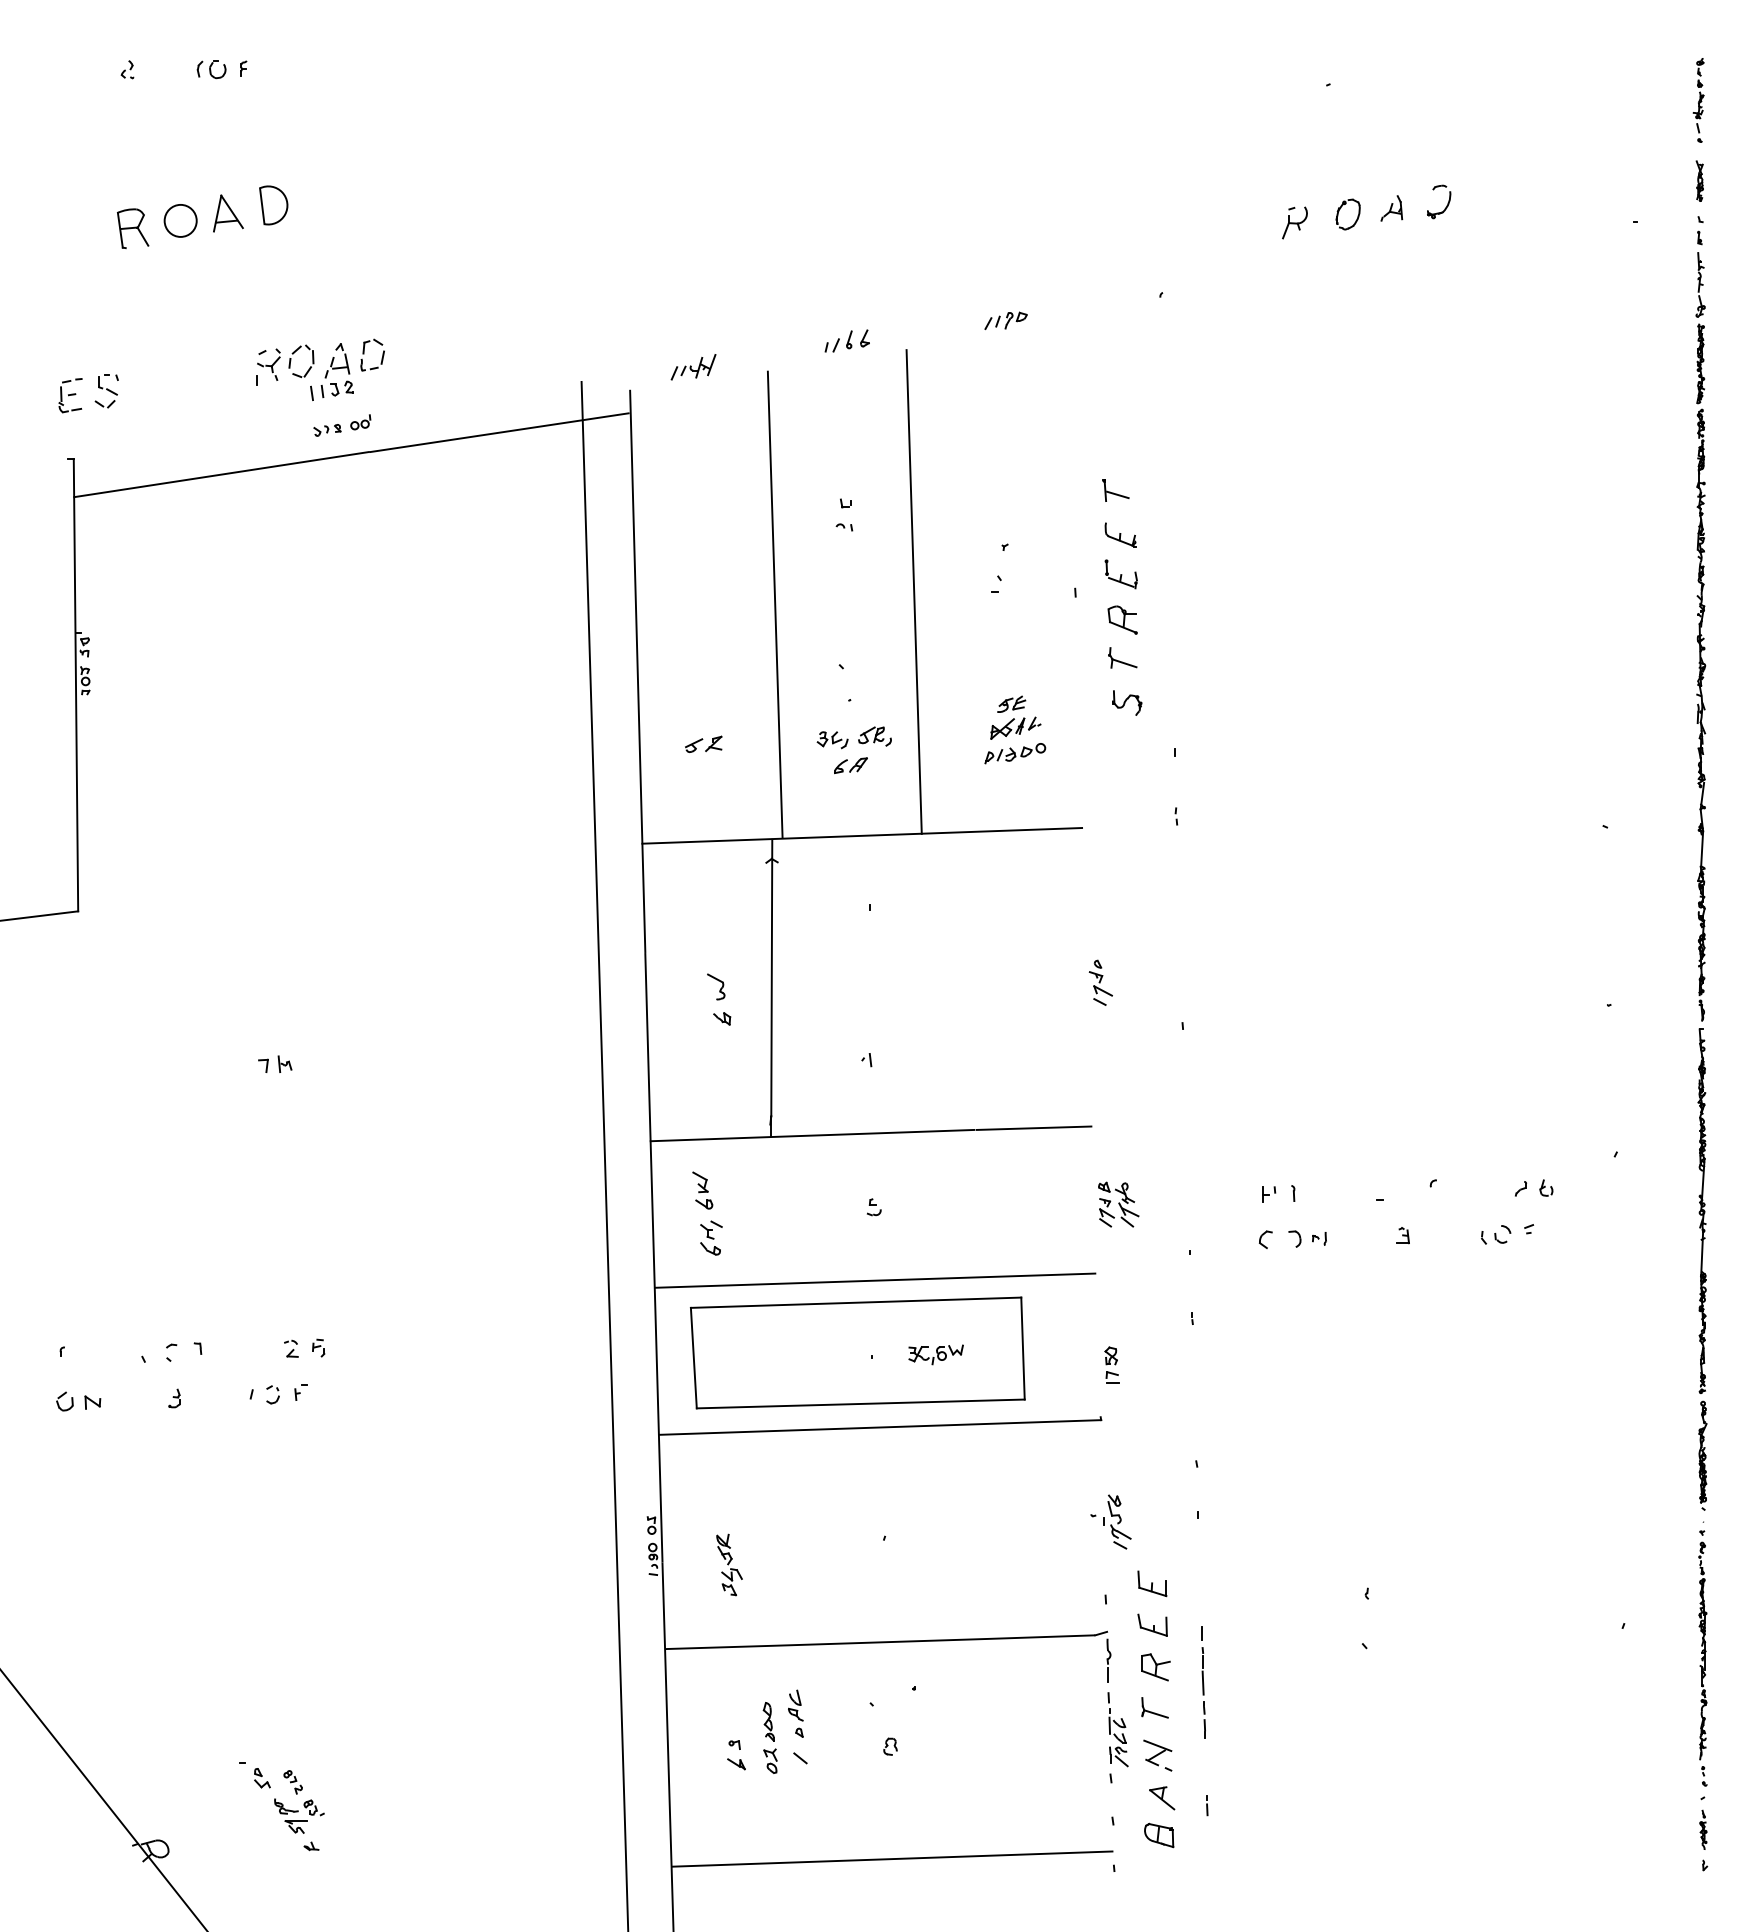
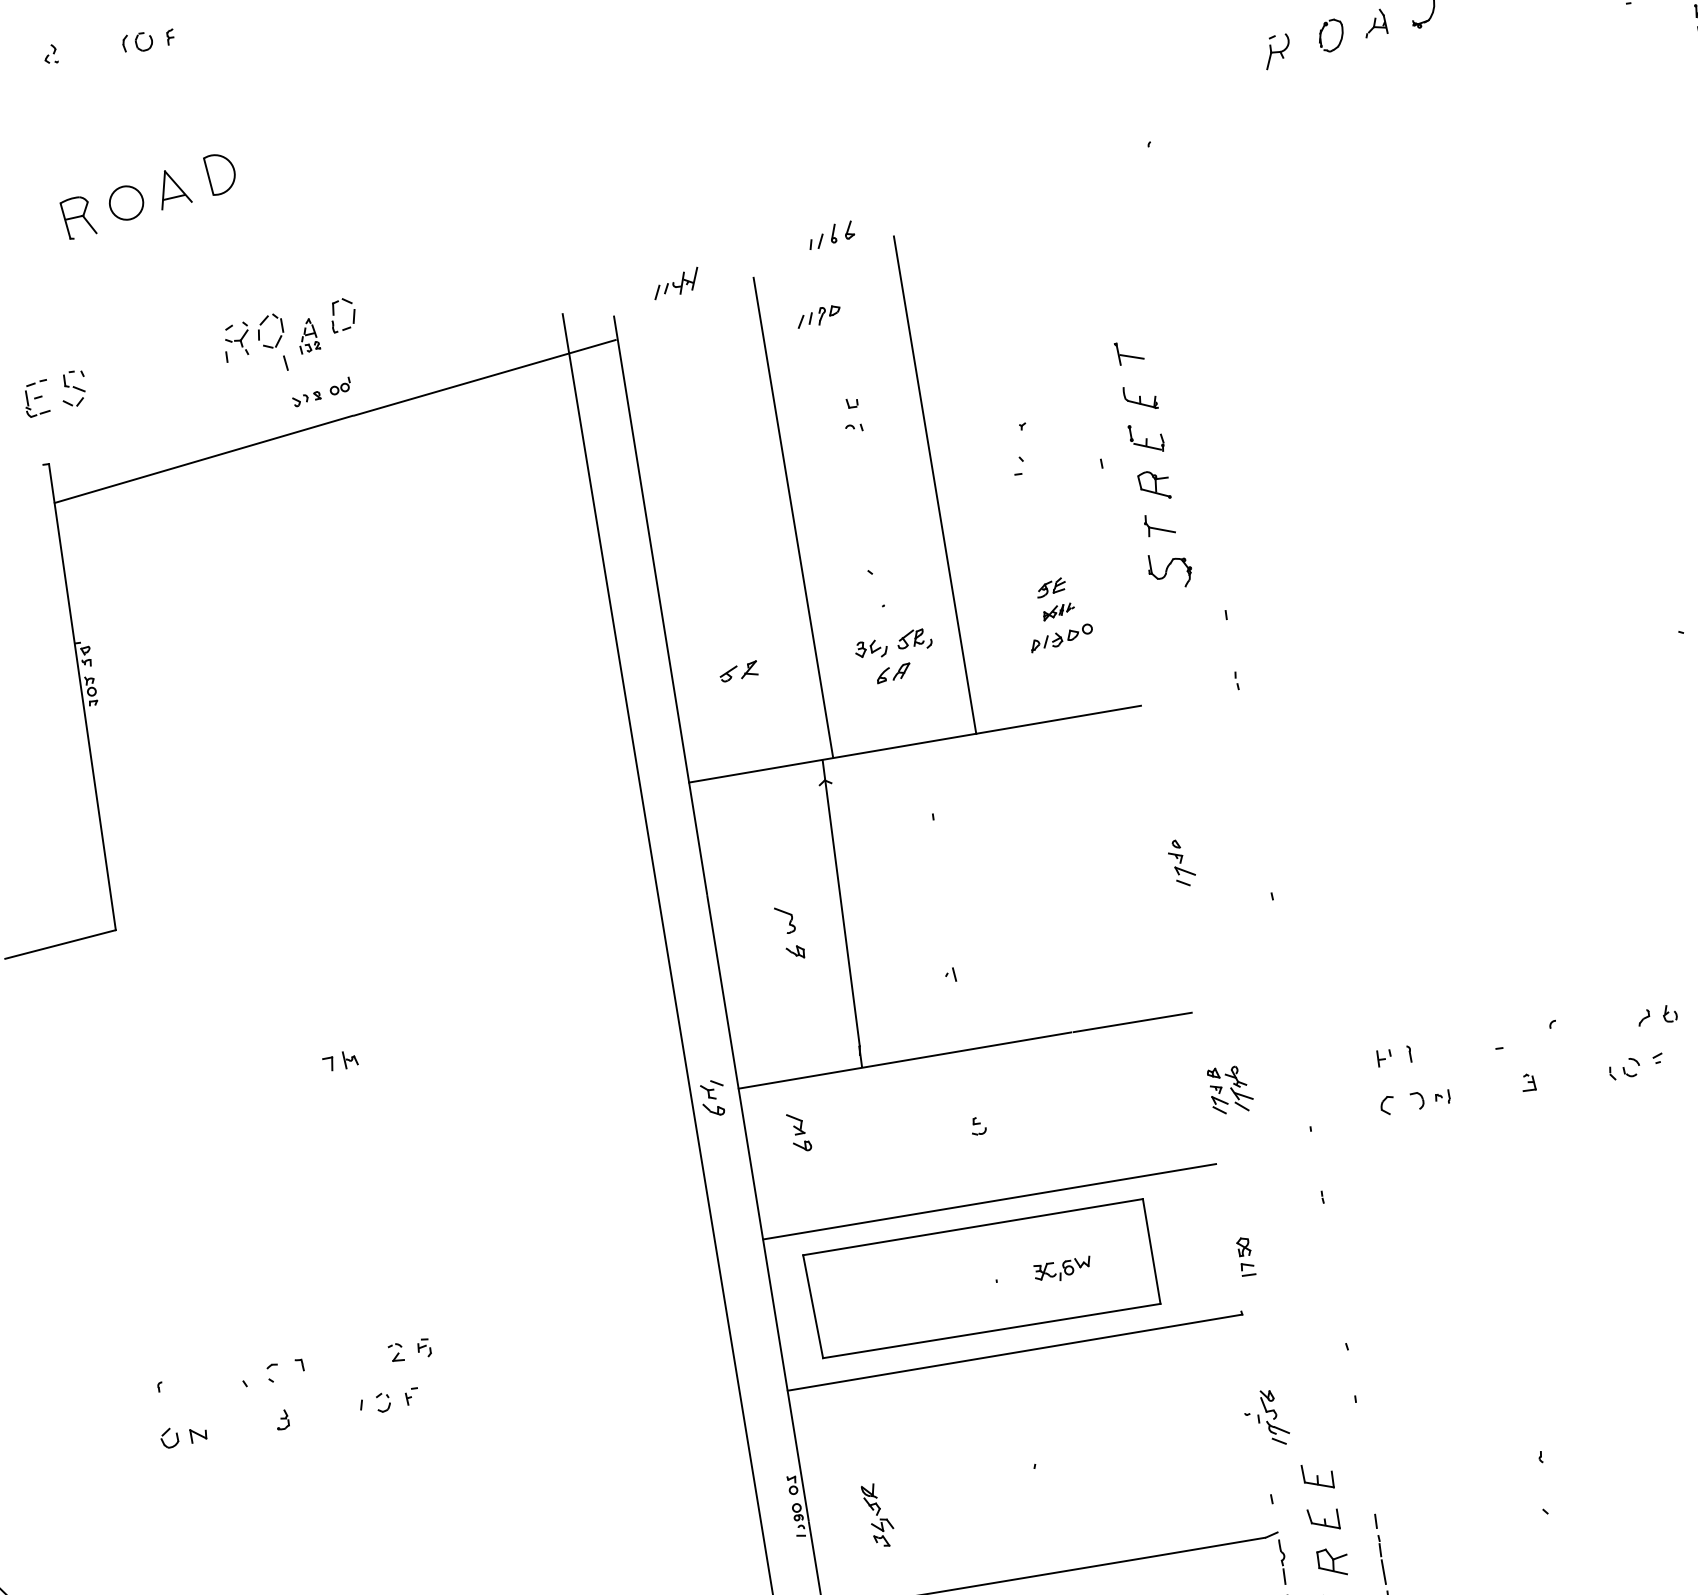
part: (1005, 320) -> (818, 316), moved
part: (336, 370) -> (308, 336), size x0.6
part: (1127, 702) -> (1170, 569), size x1.4
part: (1015, 727) -> (1058, 611), size x0.6
part: (711, 1237) -> (713, 1097), moved

